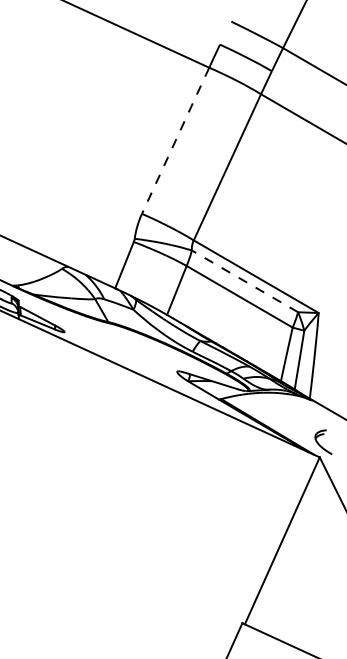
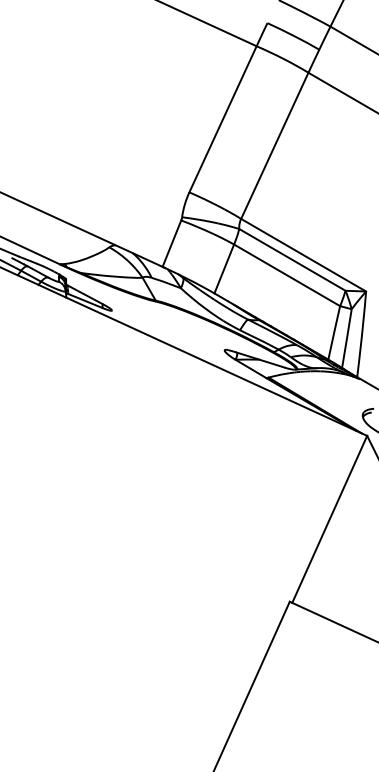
line: (175, 140) -> (222, 119), dashed -> solid
line: (244, 280) -> (291, 259), dashed -> solid

